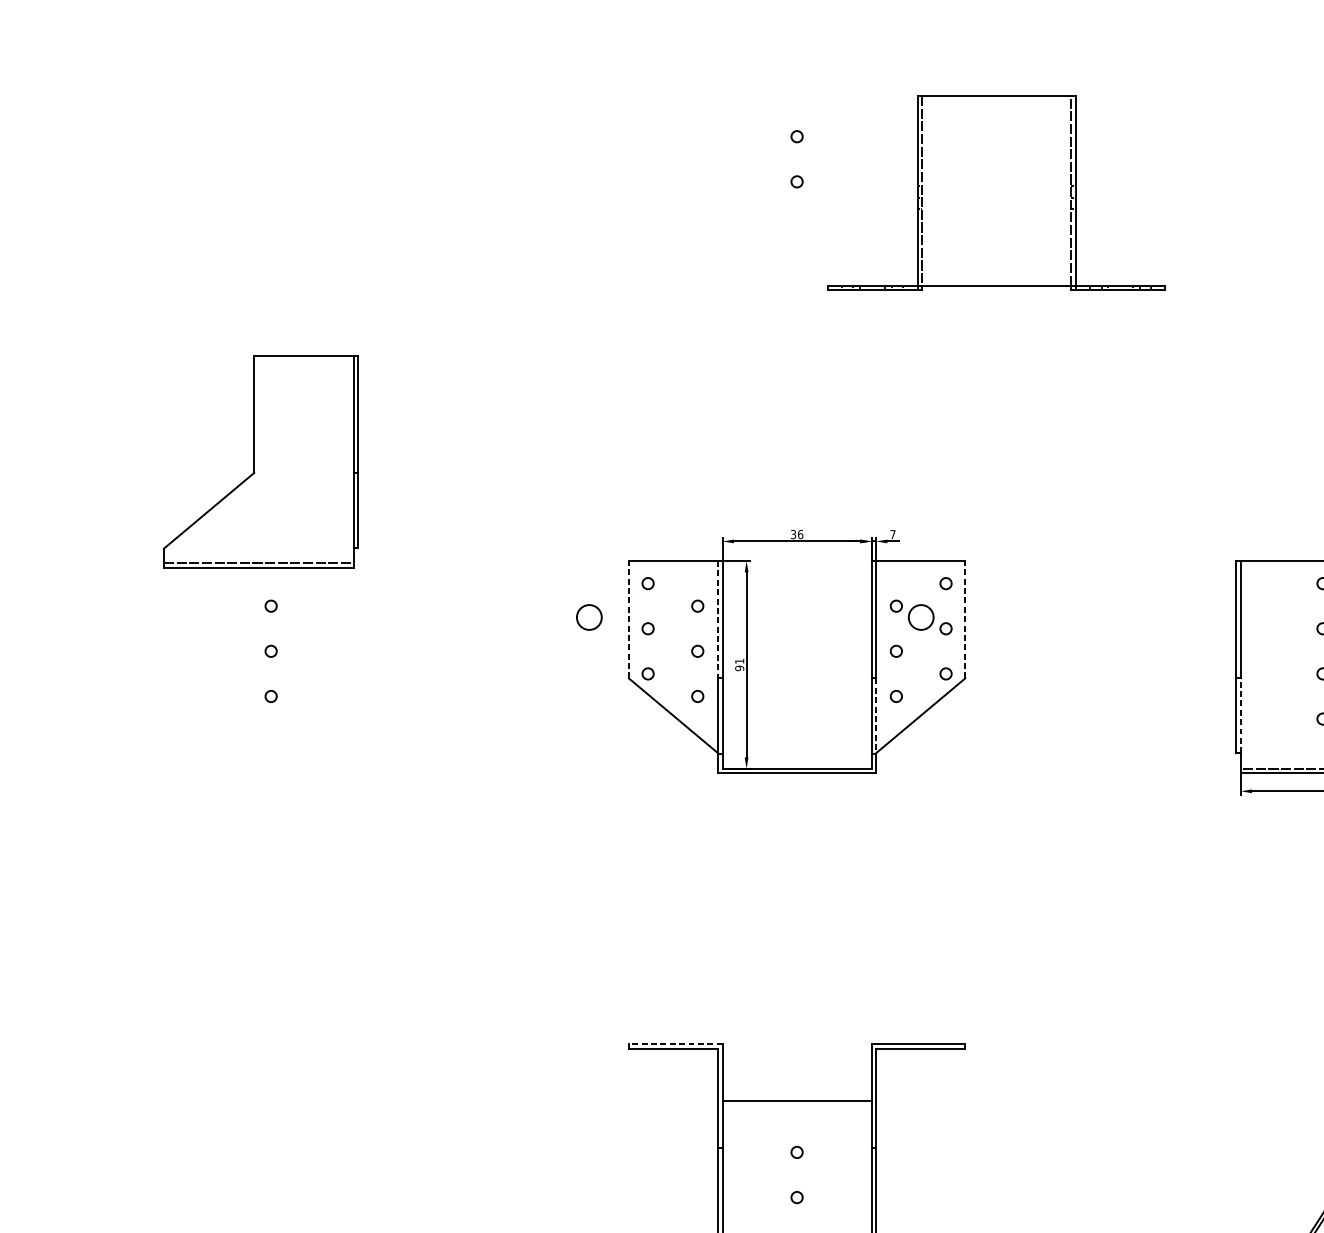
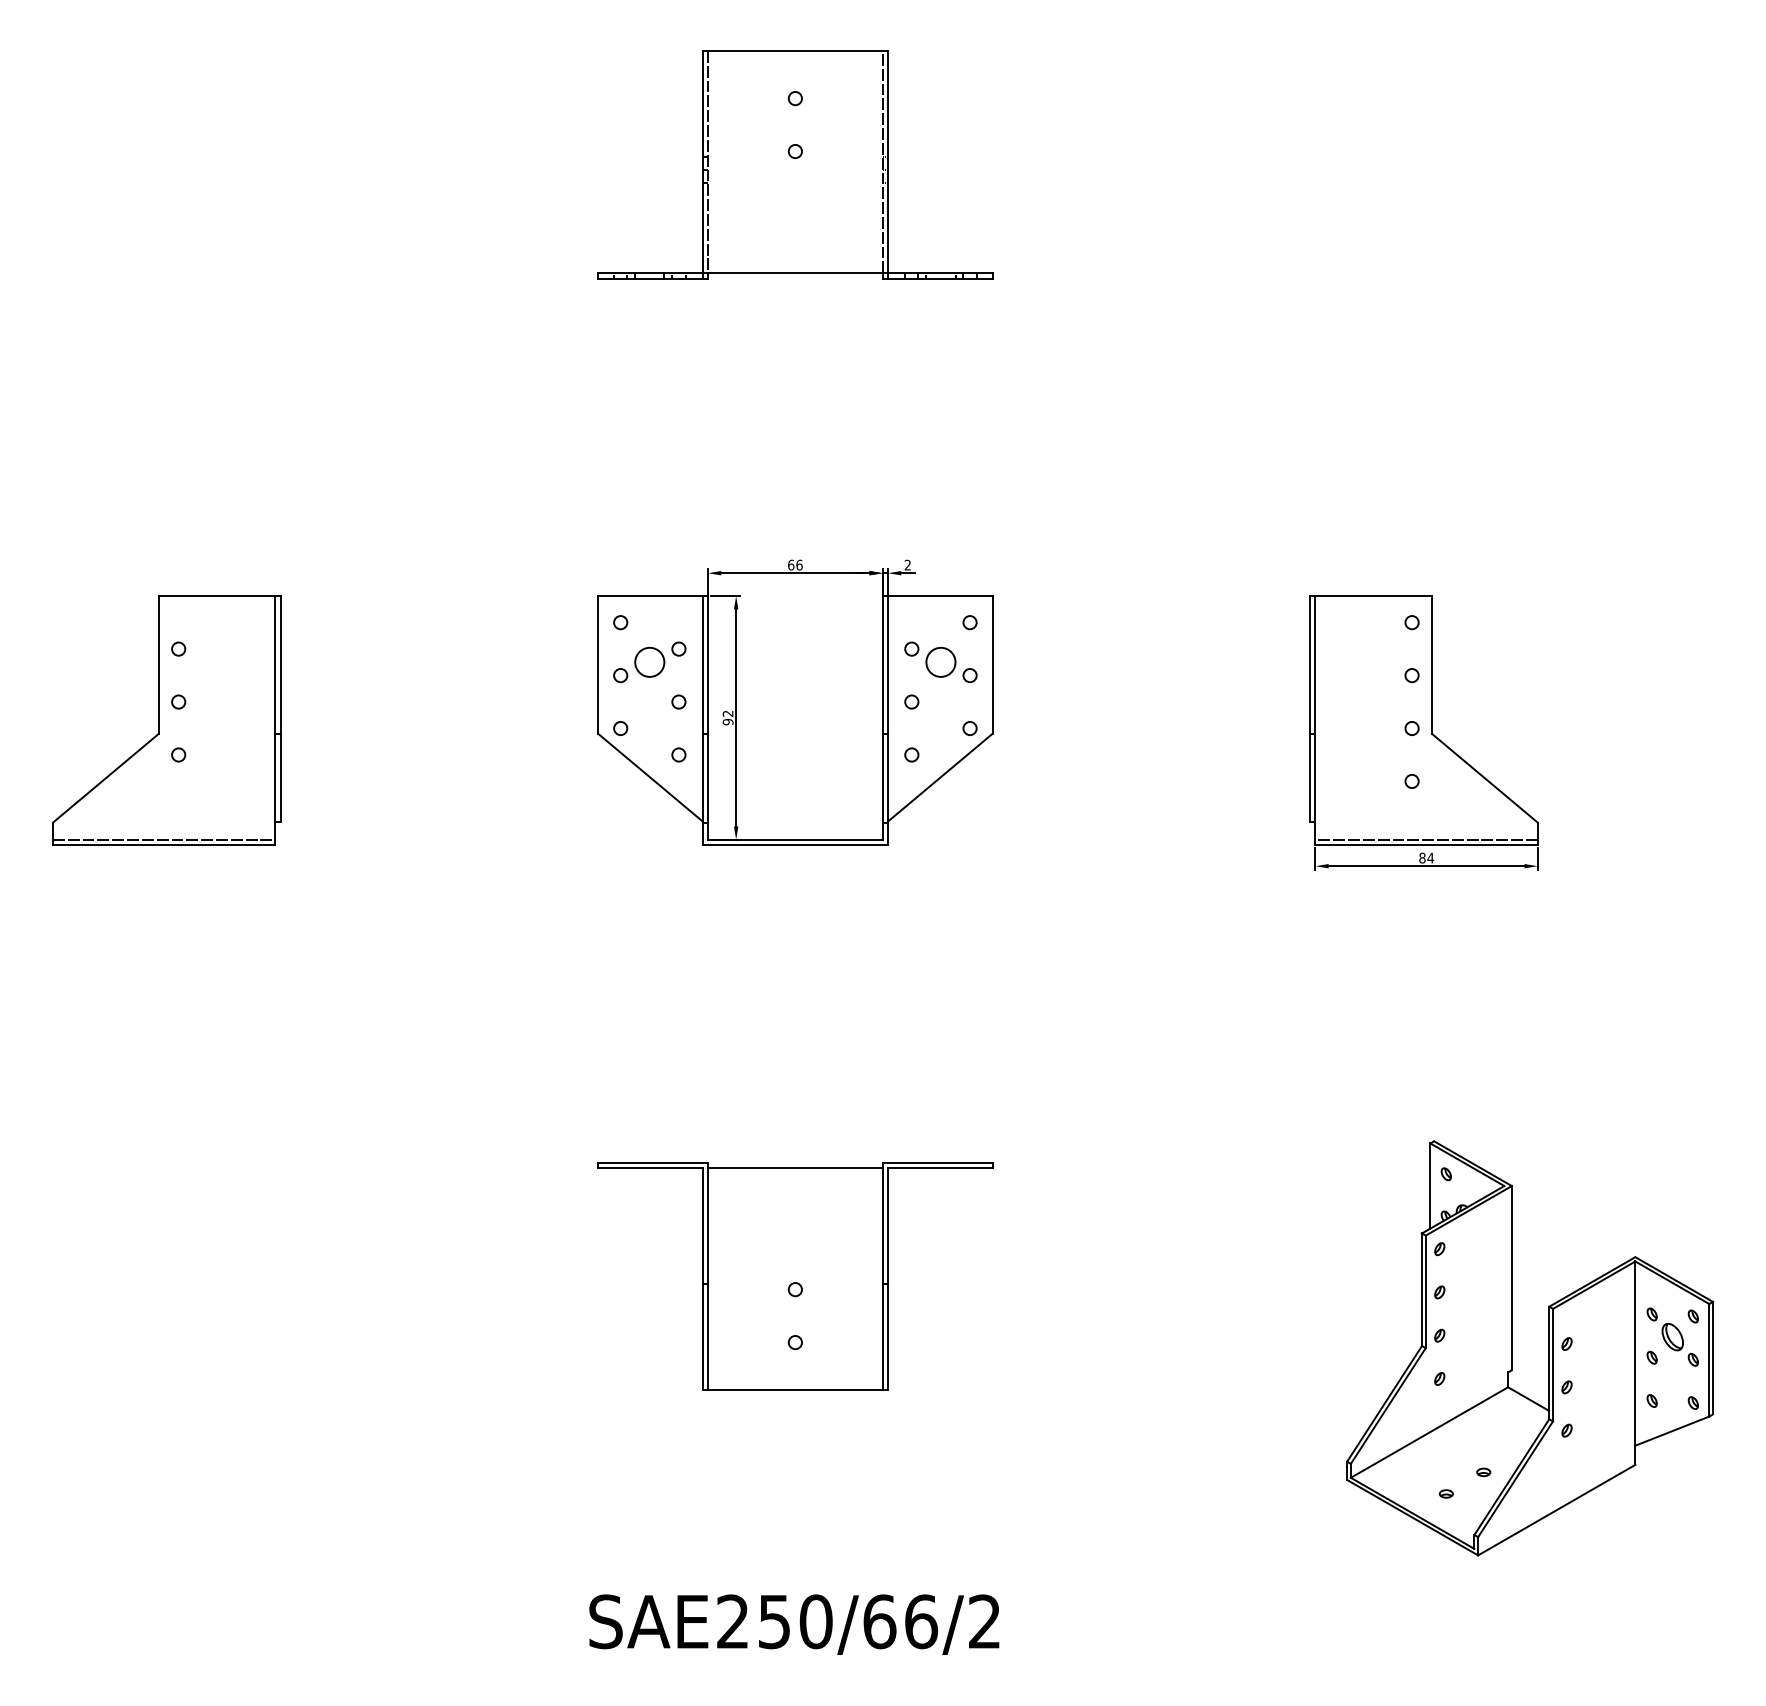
part: (996, 192) -> (795, 164), moved
part: (260, 461) -> (166, 720), moved
text: (793, 534) -> (791, 564), 36 -> 66
text: (892, 534) -> (907, 564), 7 -> 2
circle: (589, 616) -> (649, 661), moved
line: (629, 620) -> (598, 665), dashed -> solid
line: (717, 620) -> (702, 665), dashed -> solid
line: (965, 620) -> (992, 665), dashed -> solid
text: (739, 661) -> (727, 713), 91 -> 92
line: (1240, 715) -> (1315, 777), dashed -> solid
line: (876, 716) -> (888, 778), dashed -> solid
line: (676, 1044) -> (653, 1162), dashed -> solid
line: (797, 1100) -> (795, 1167), moved

